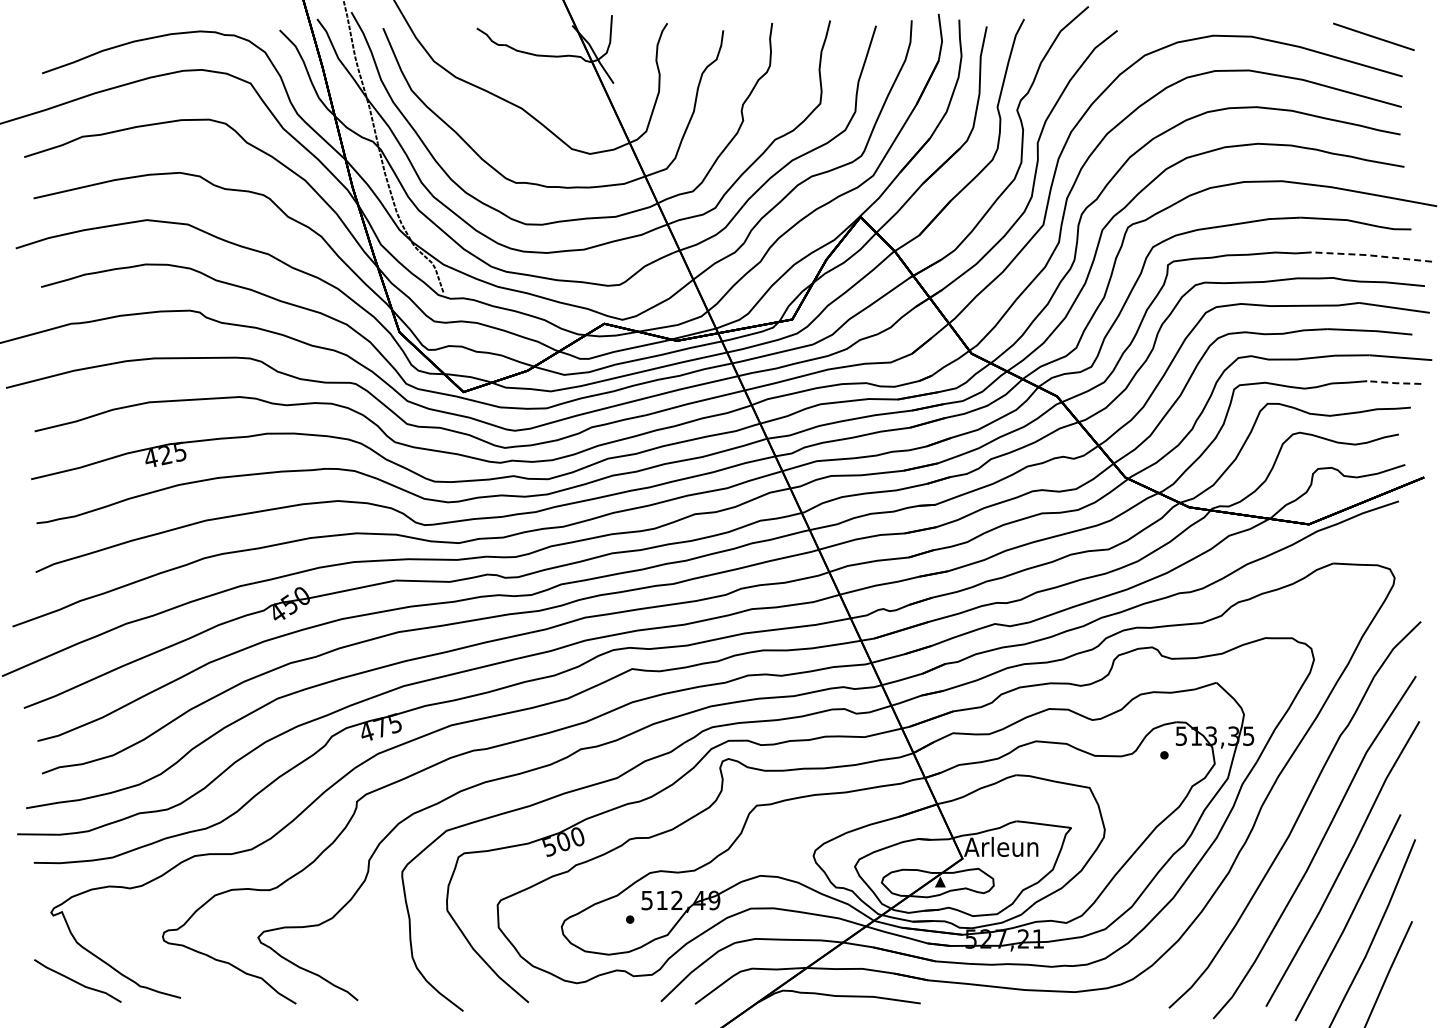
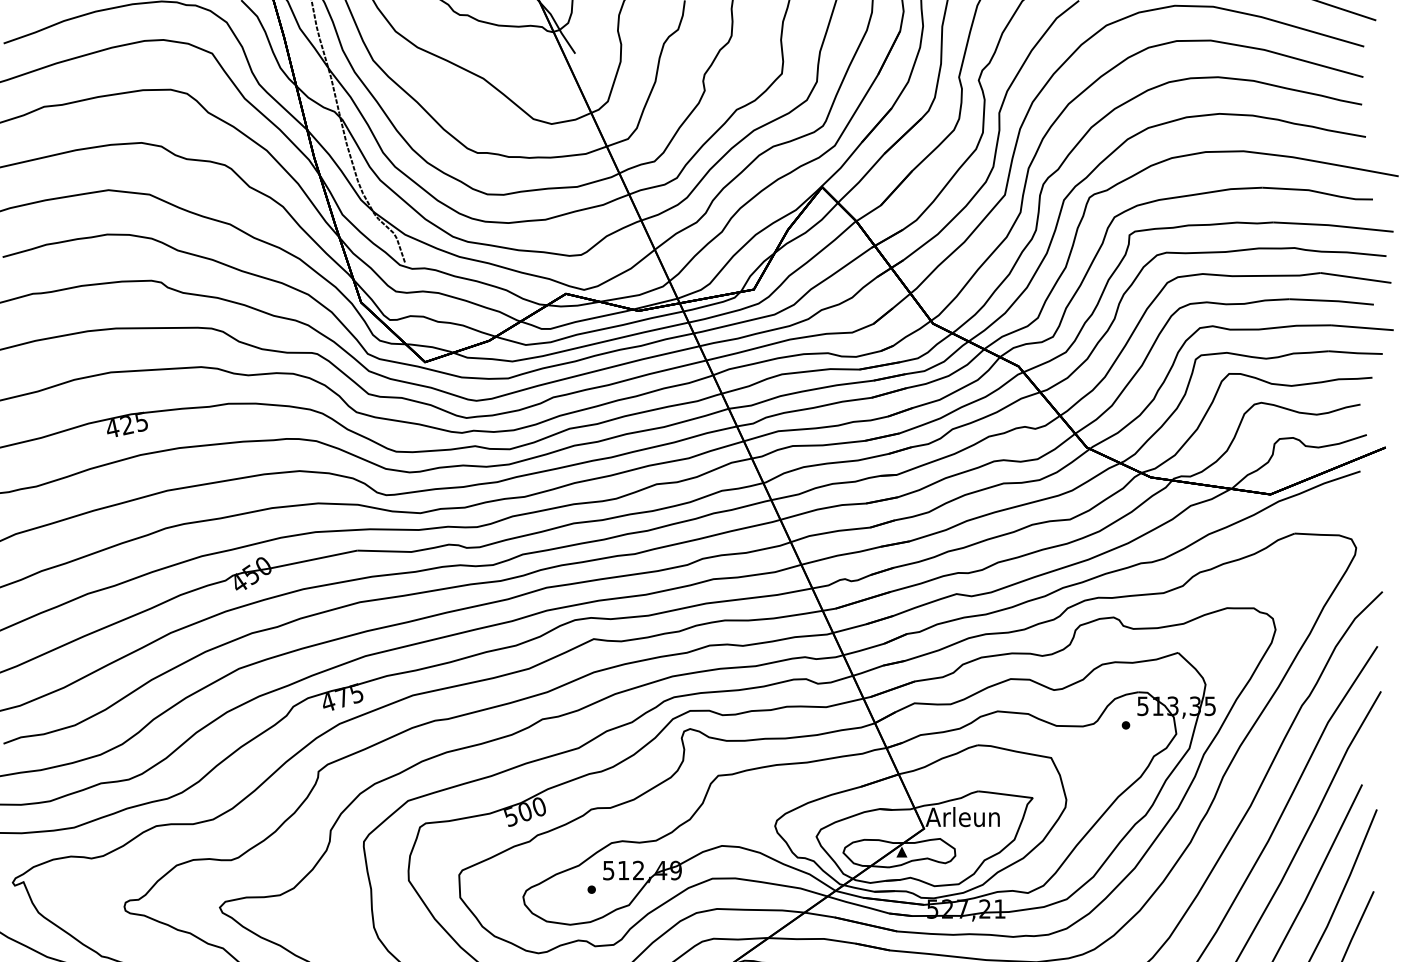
line: (1370, 255) -> (1332, 225), dashed -> solid
line: (1394, 383) -> (1356, 353), dashed -> solid

